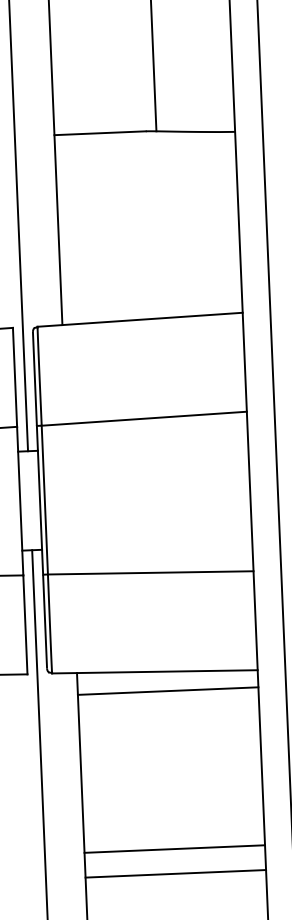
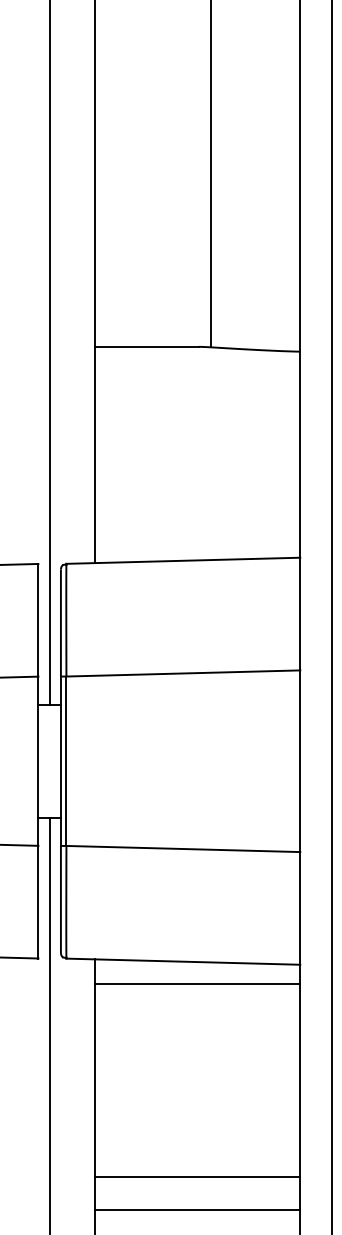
line: (174, 849) -> (197, 1177), moved
line: (175, 873) -> (197, 1210), moved

